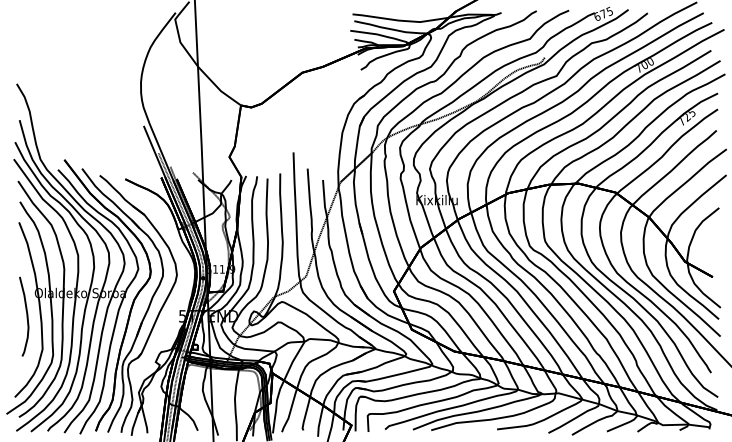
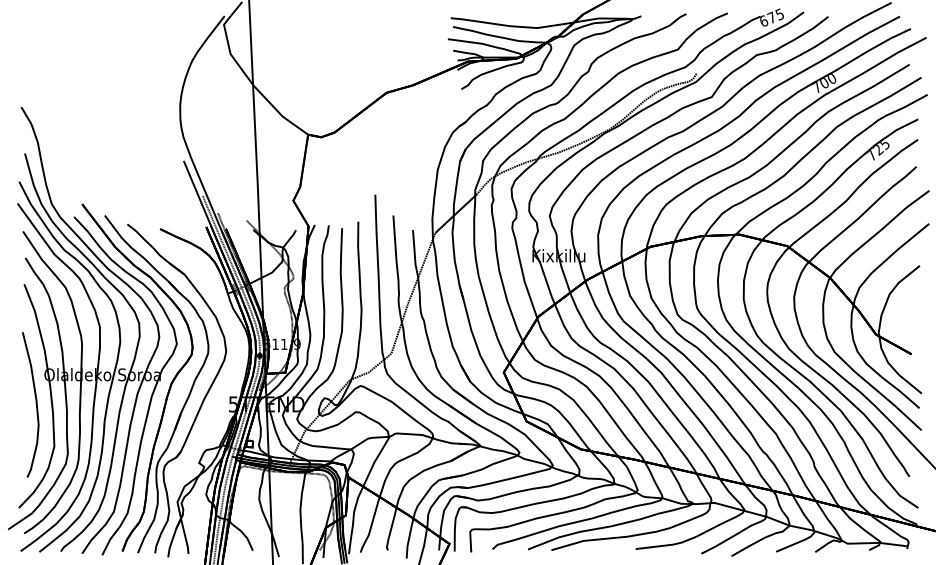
part: (23, 316) -> (30, 404), size x1.43

